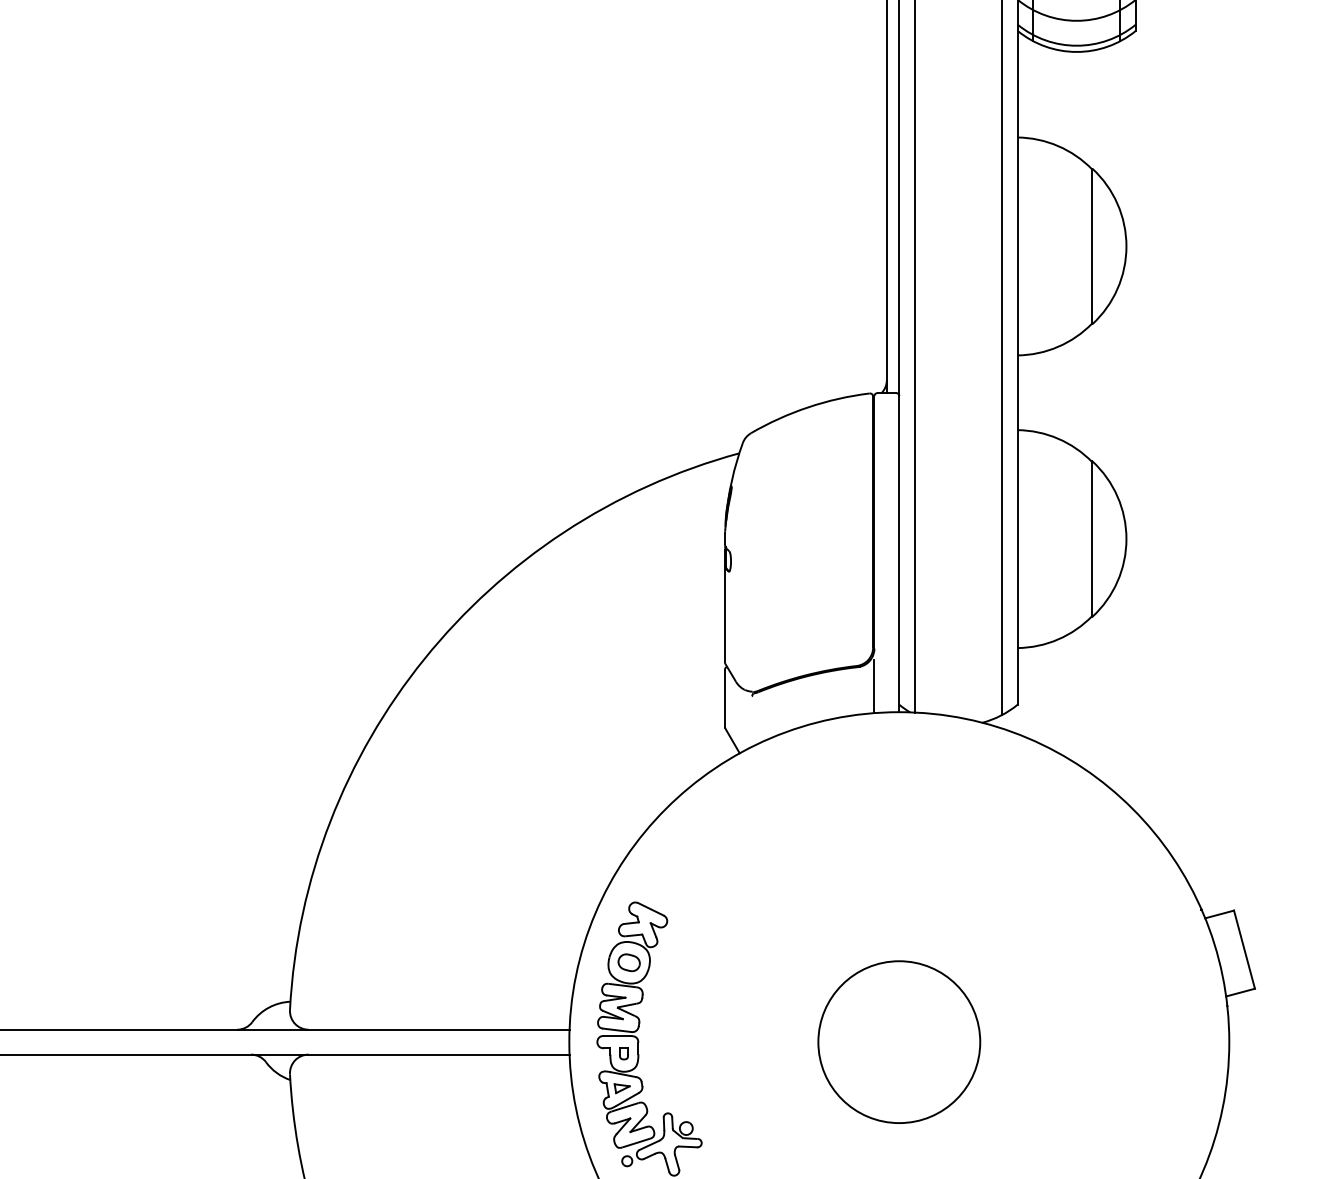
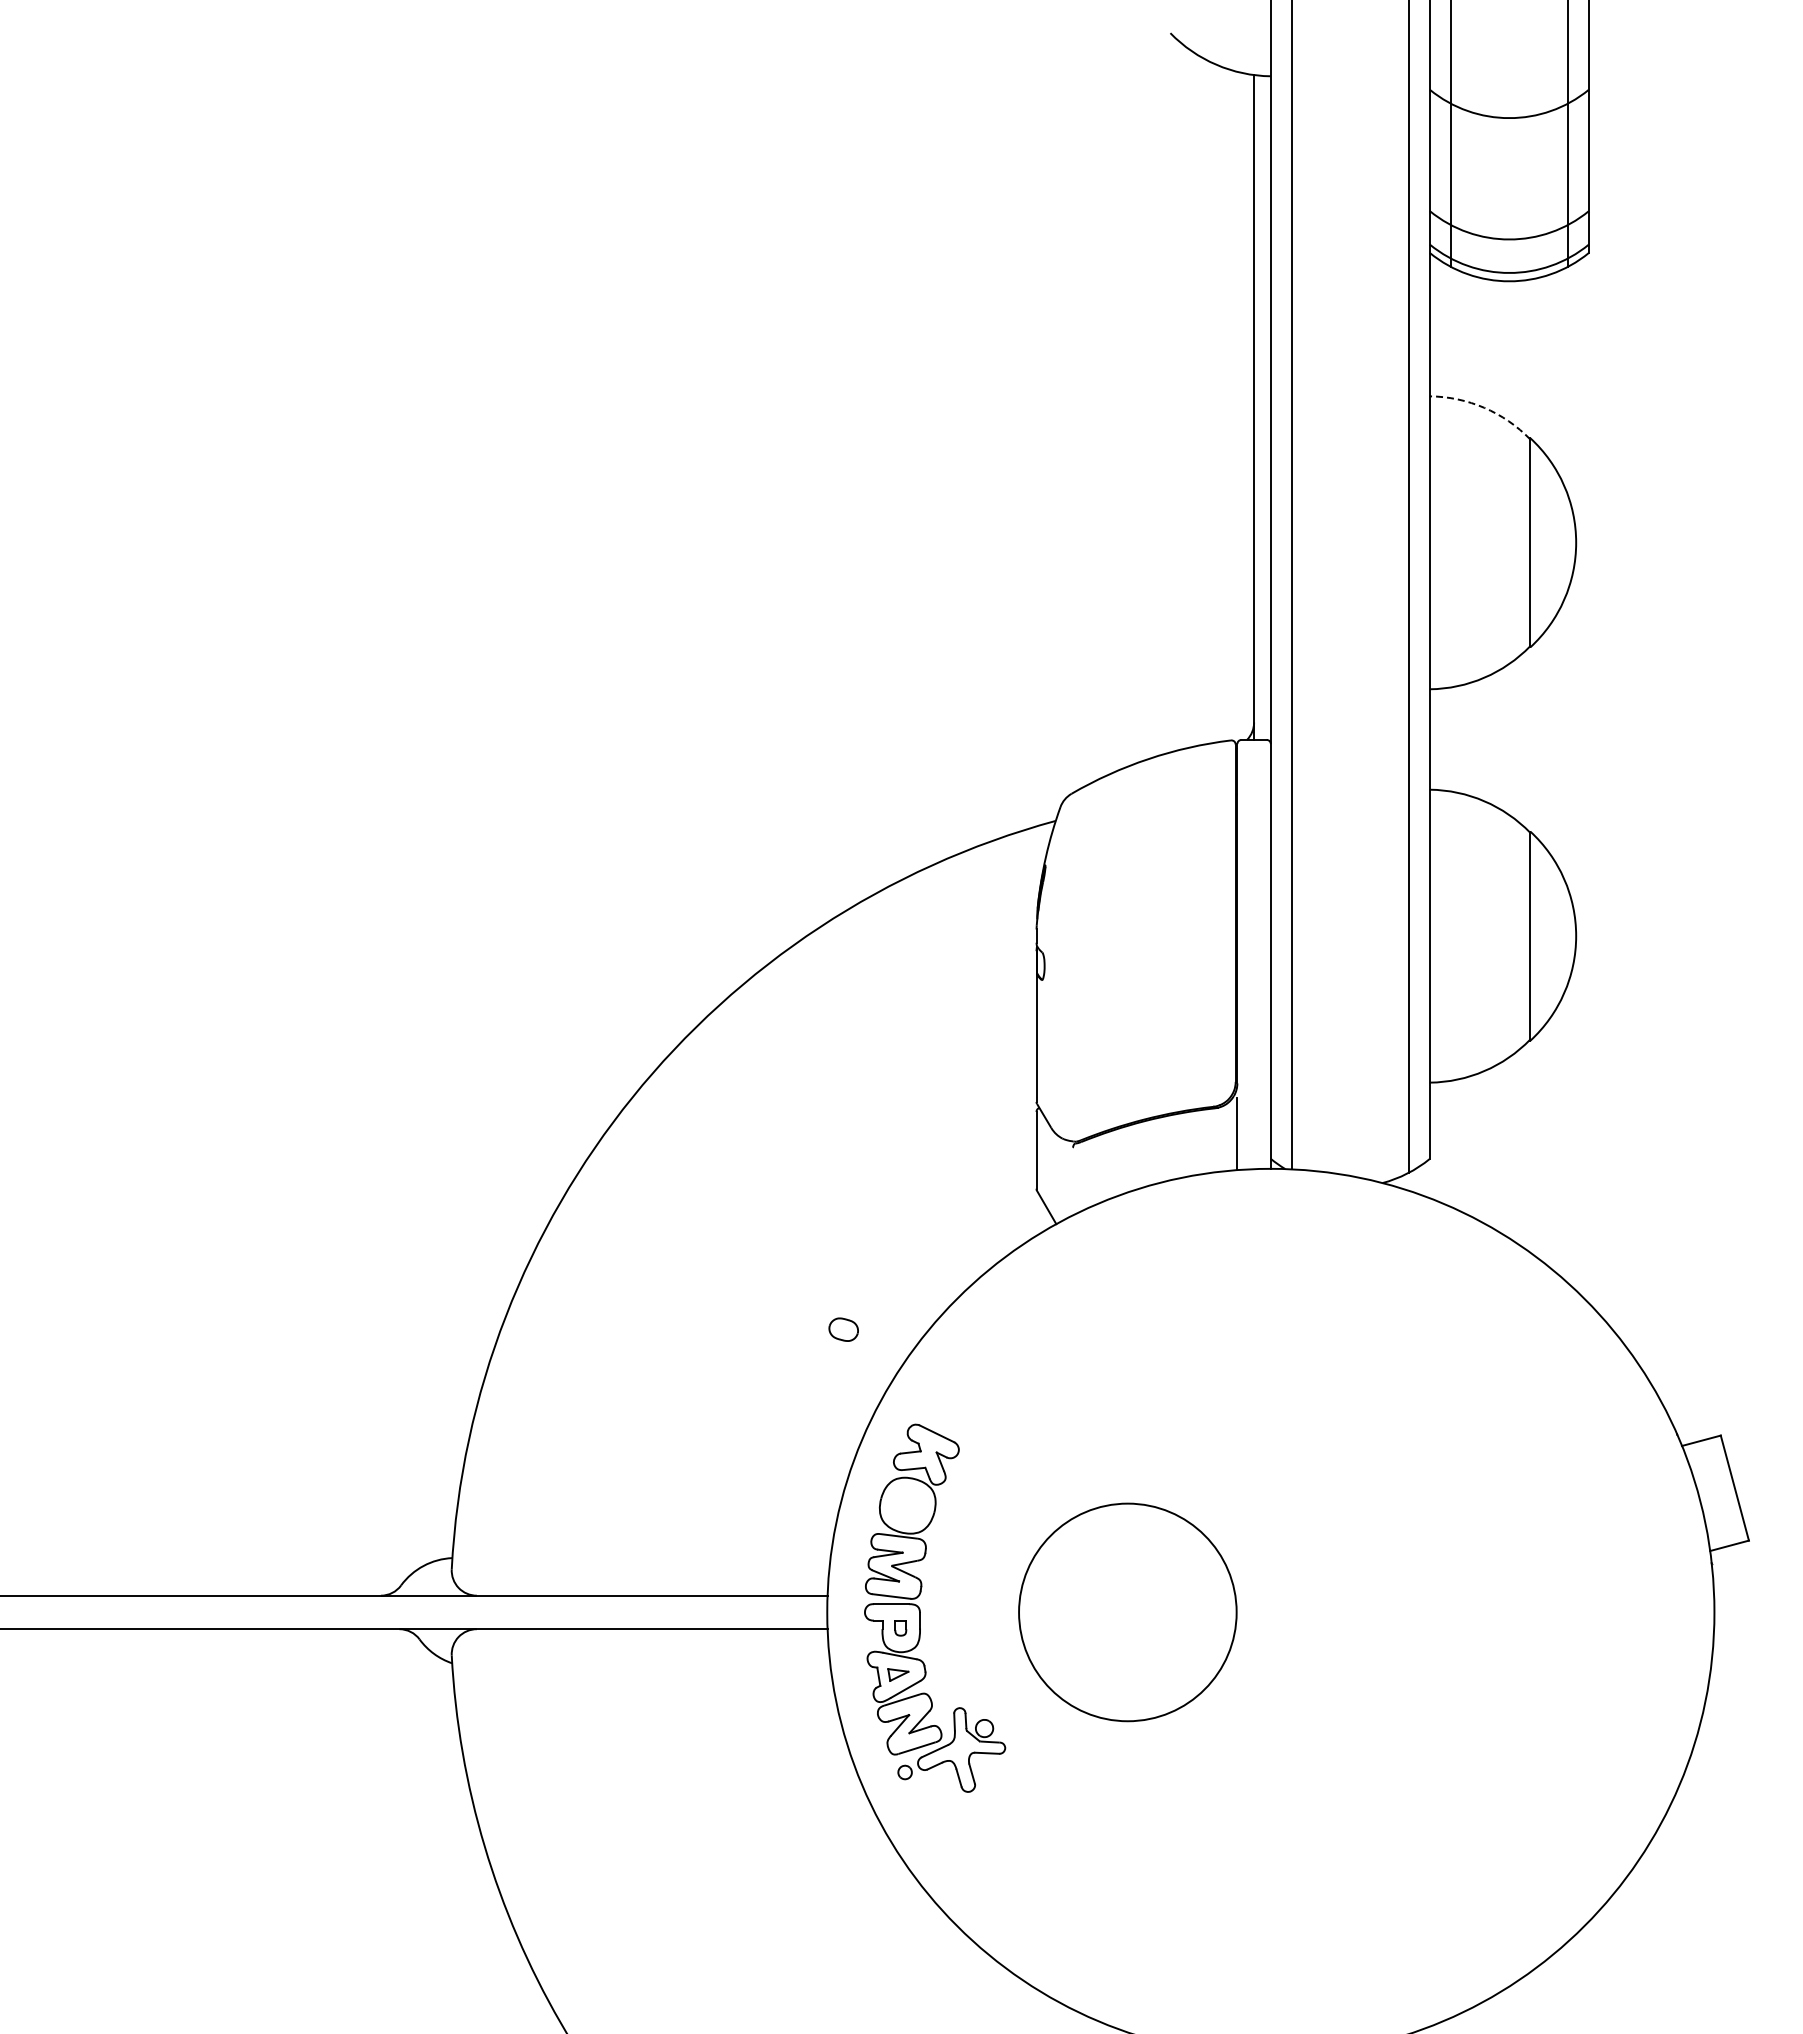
arc: (1058, 145) -> (1484, 407), solid -> dashed
part: (629, 962) -> (843, 1329), moved
circle: (899, 1042) -> (1127, 1612), moved

